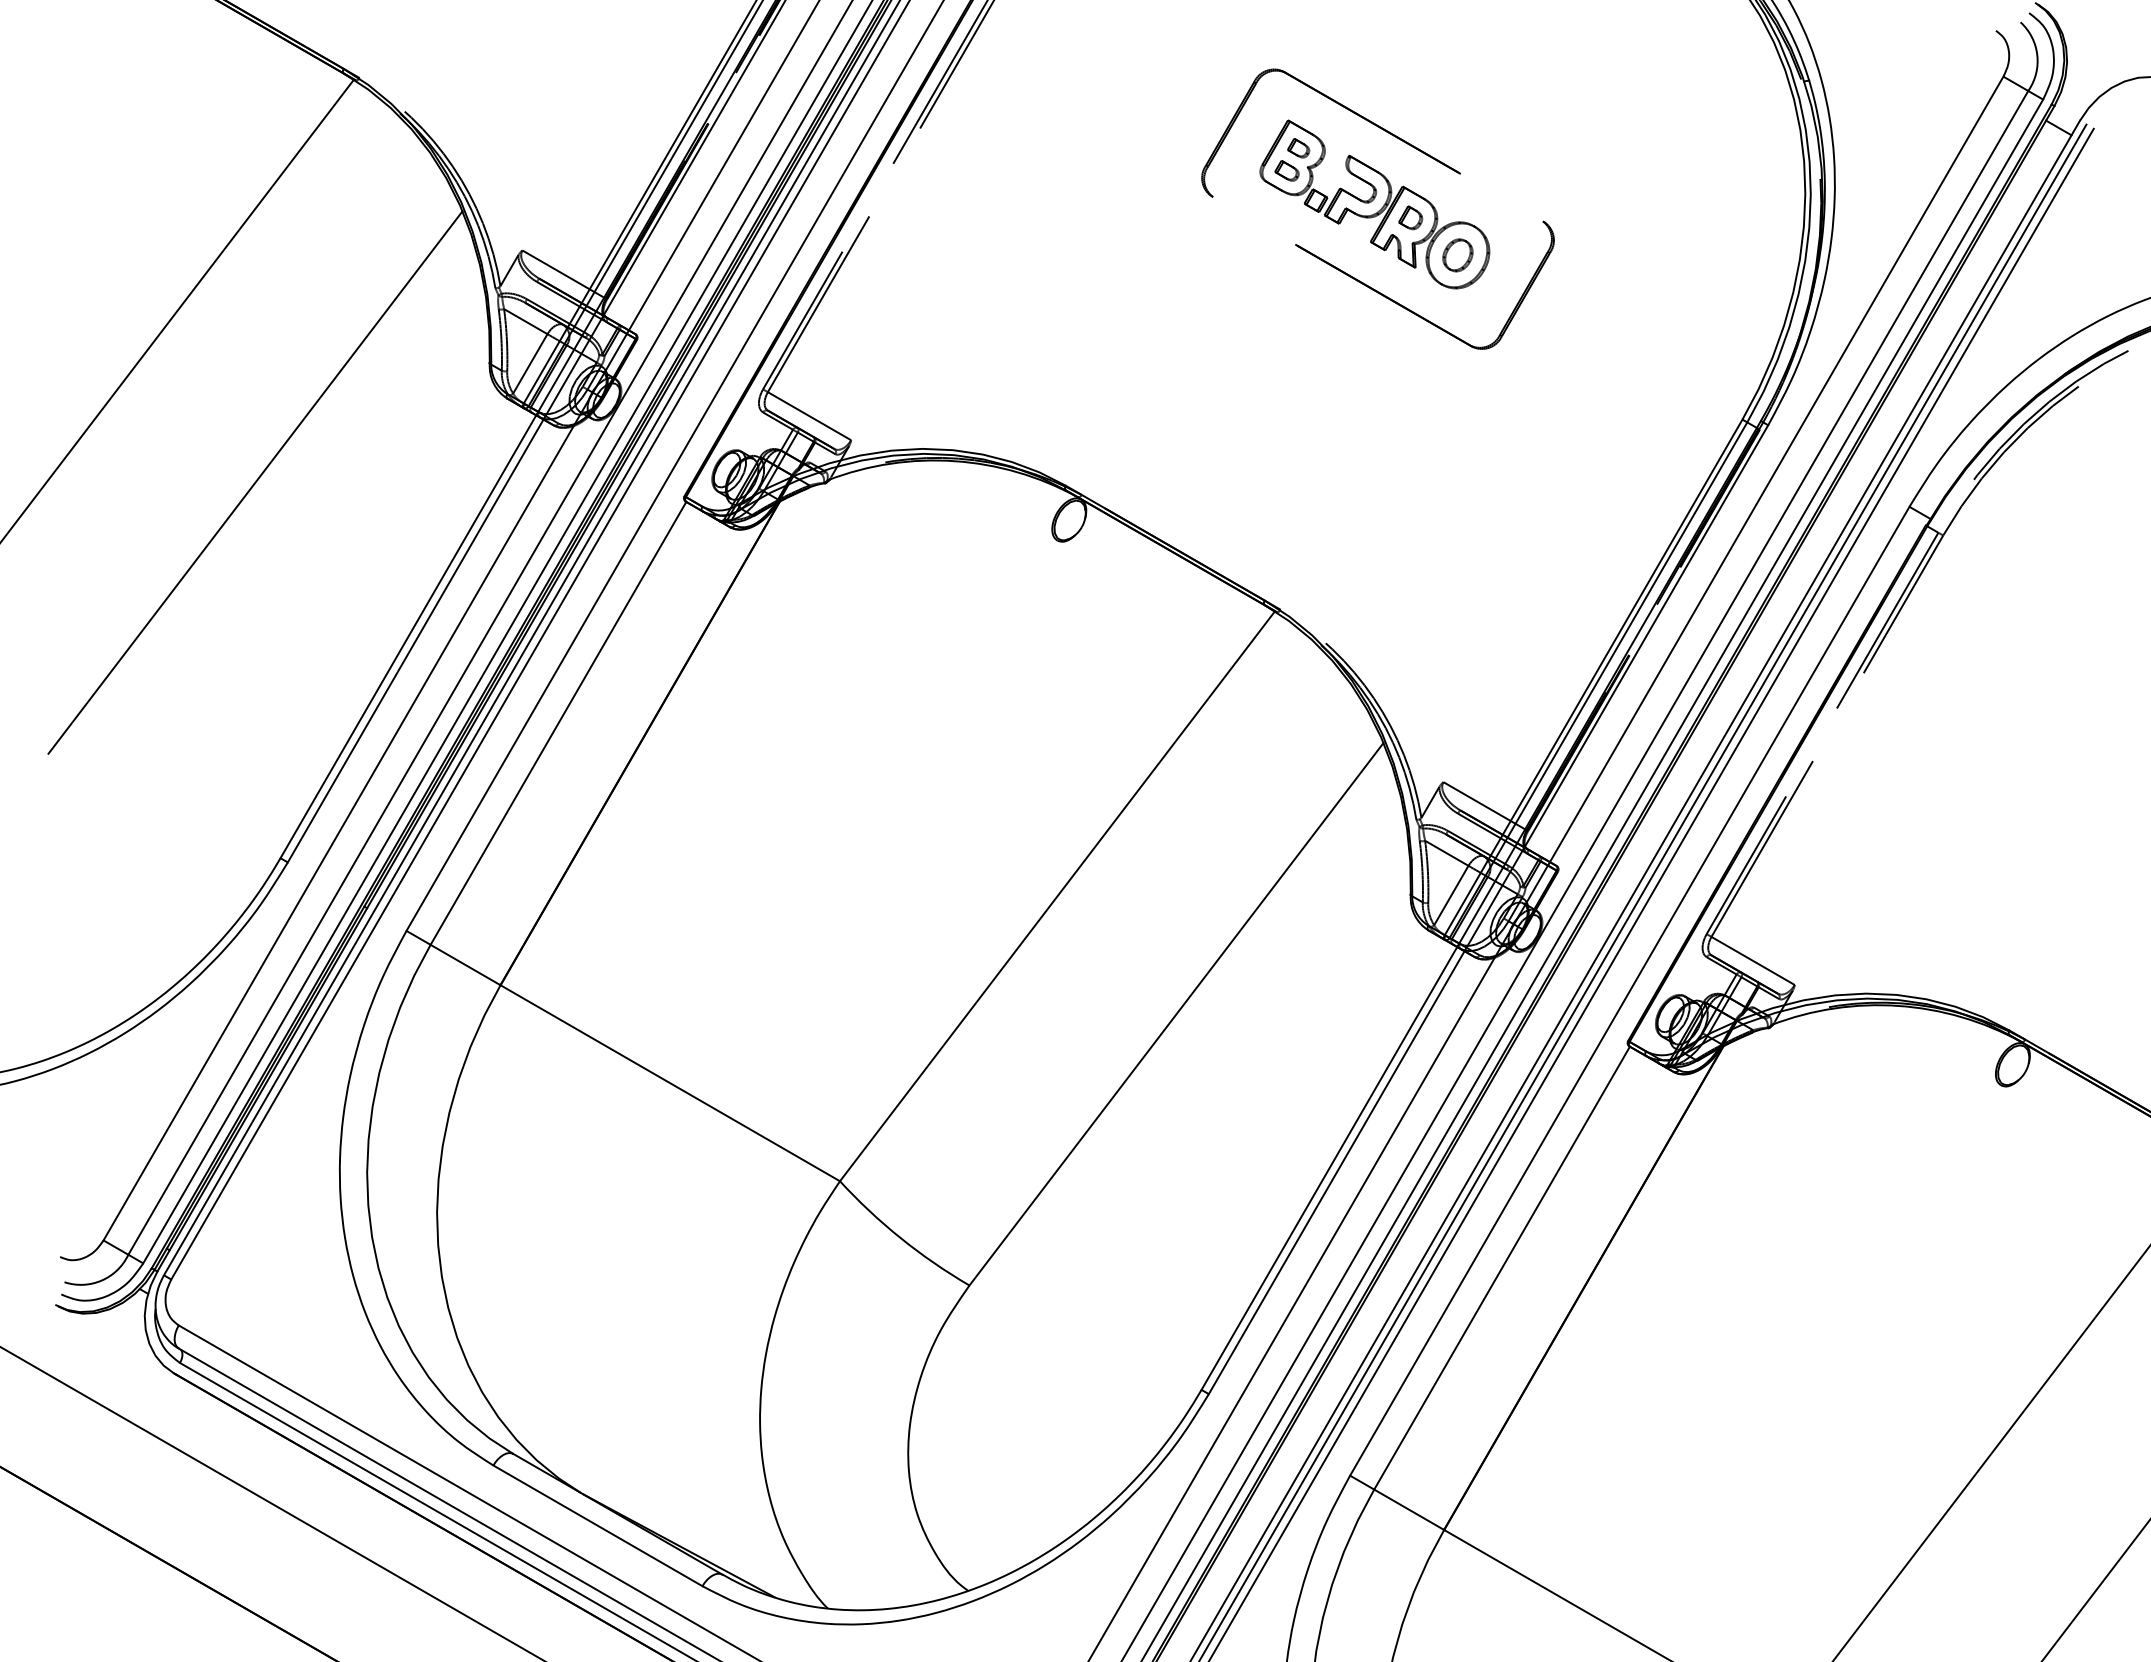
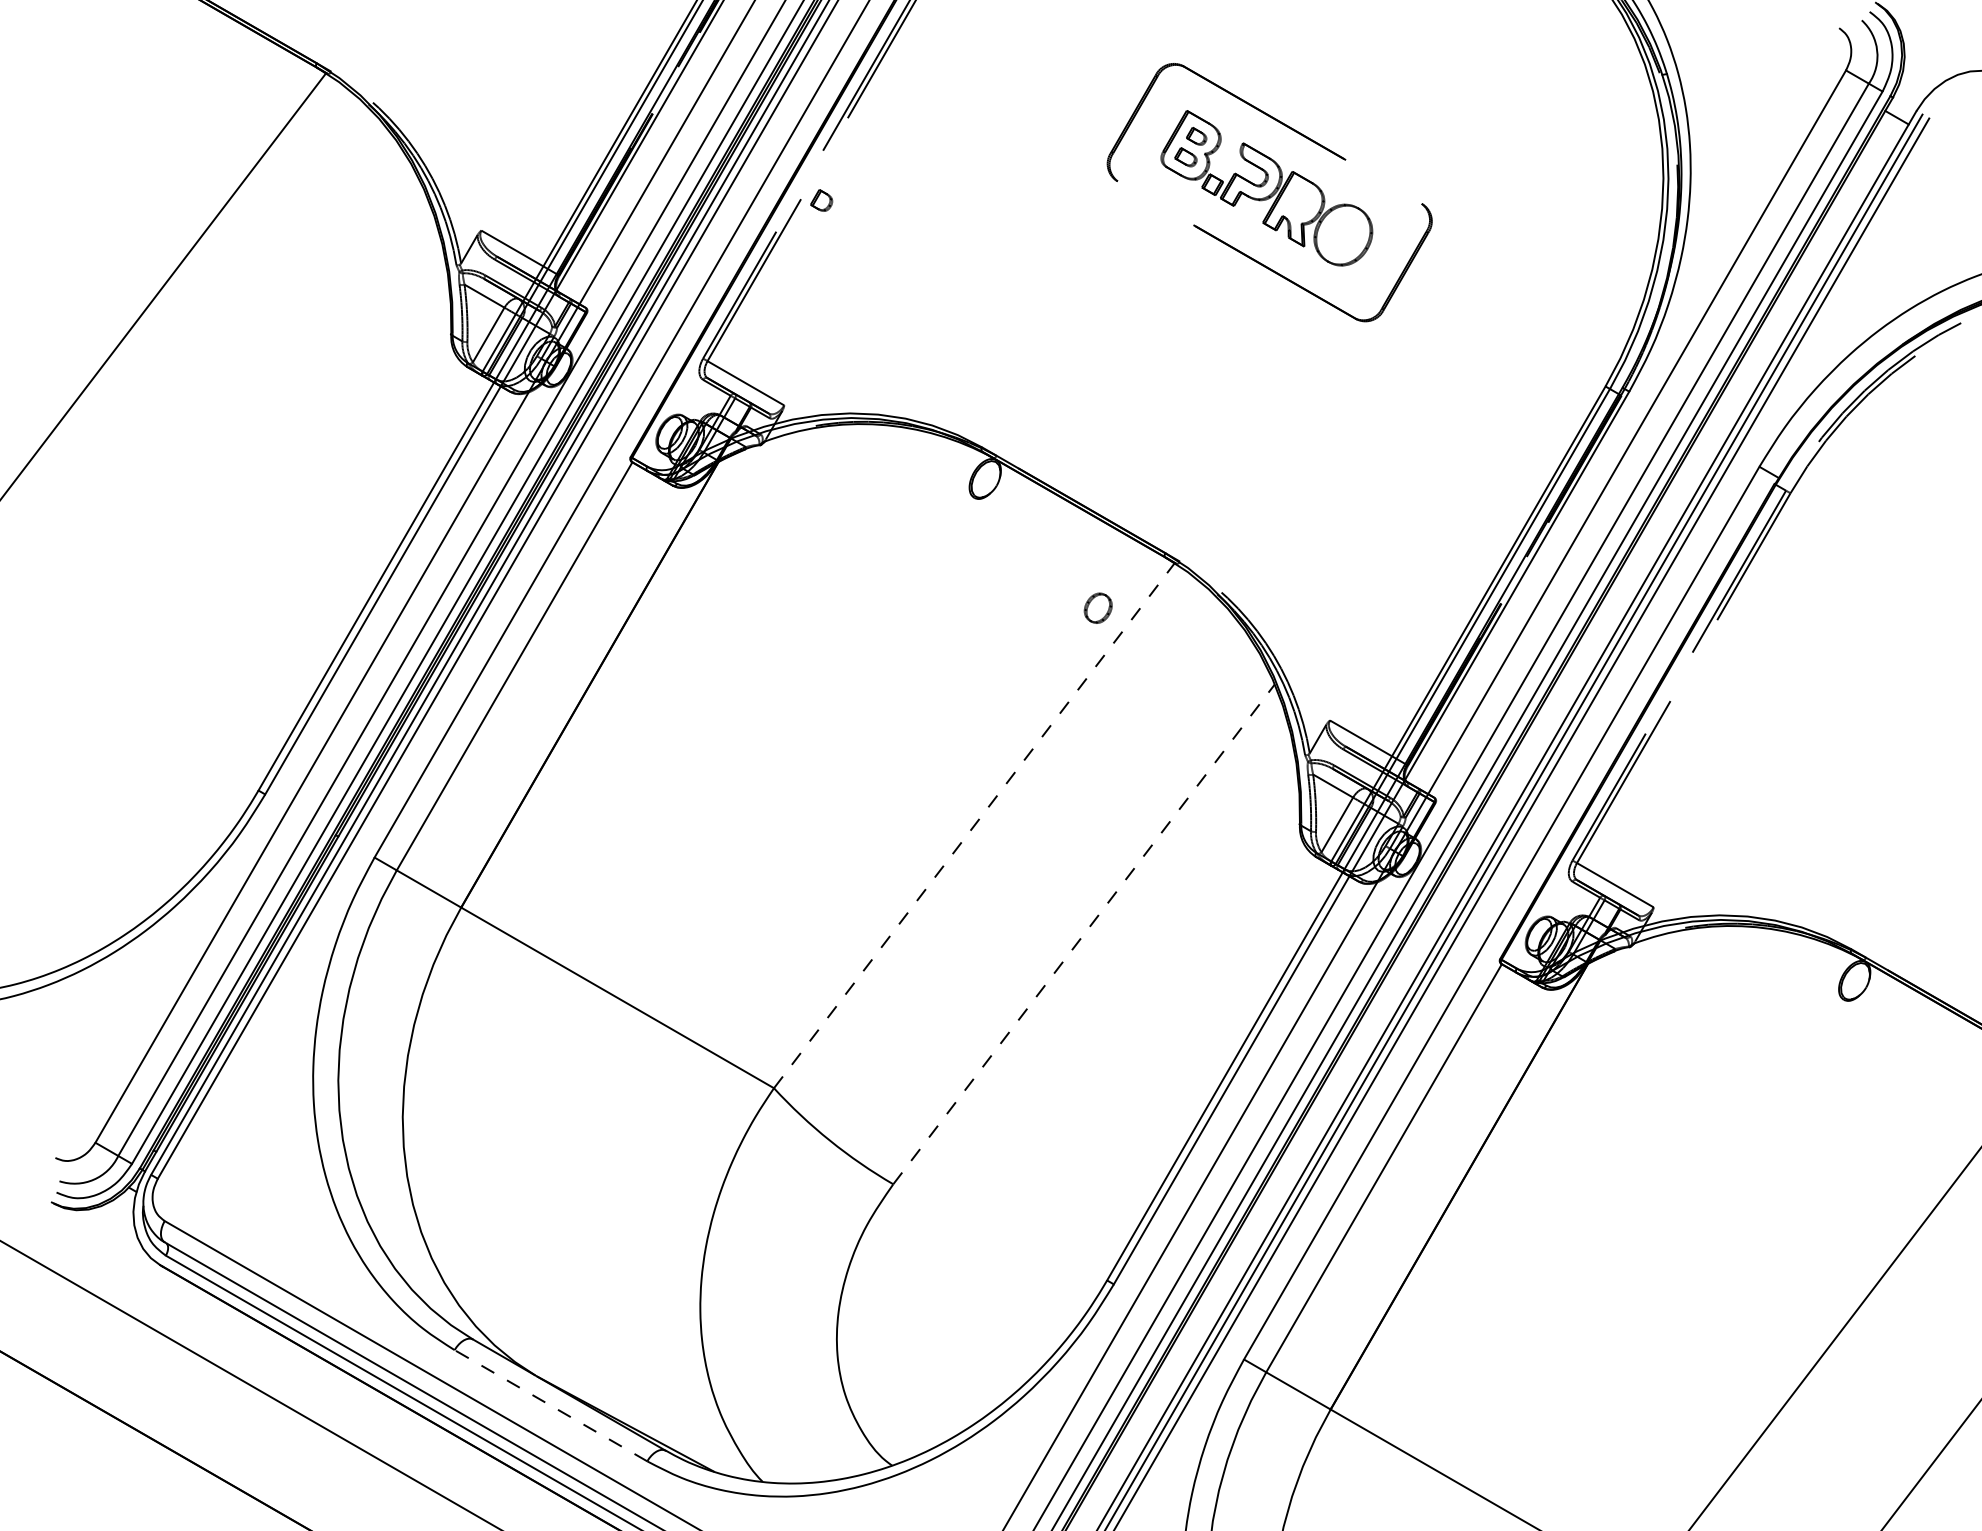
part: (1410, 217) -> (821, 200), moved
part: (1457, 255) -> (1097, 608), moved
line: (255, 482) -> (235, 444), removed
line: (1057, 895) -> (974, 824), solid -> dashed
line: (1176, 1013) -> (1084, 933), solid -> dashed
line: (597, 1525) -> (550, 1405), solid -> dashed

